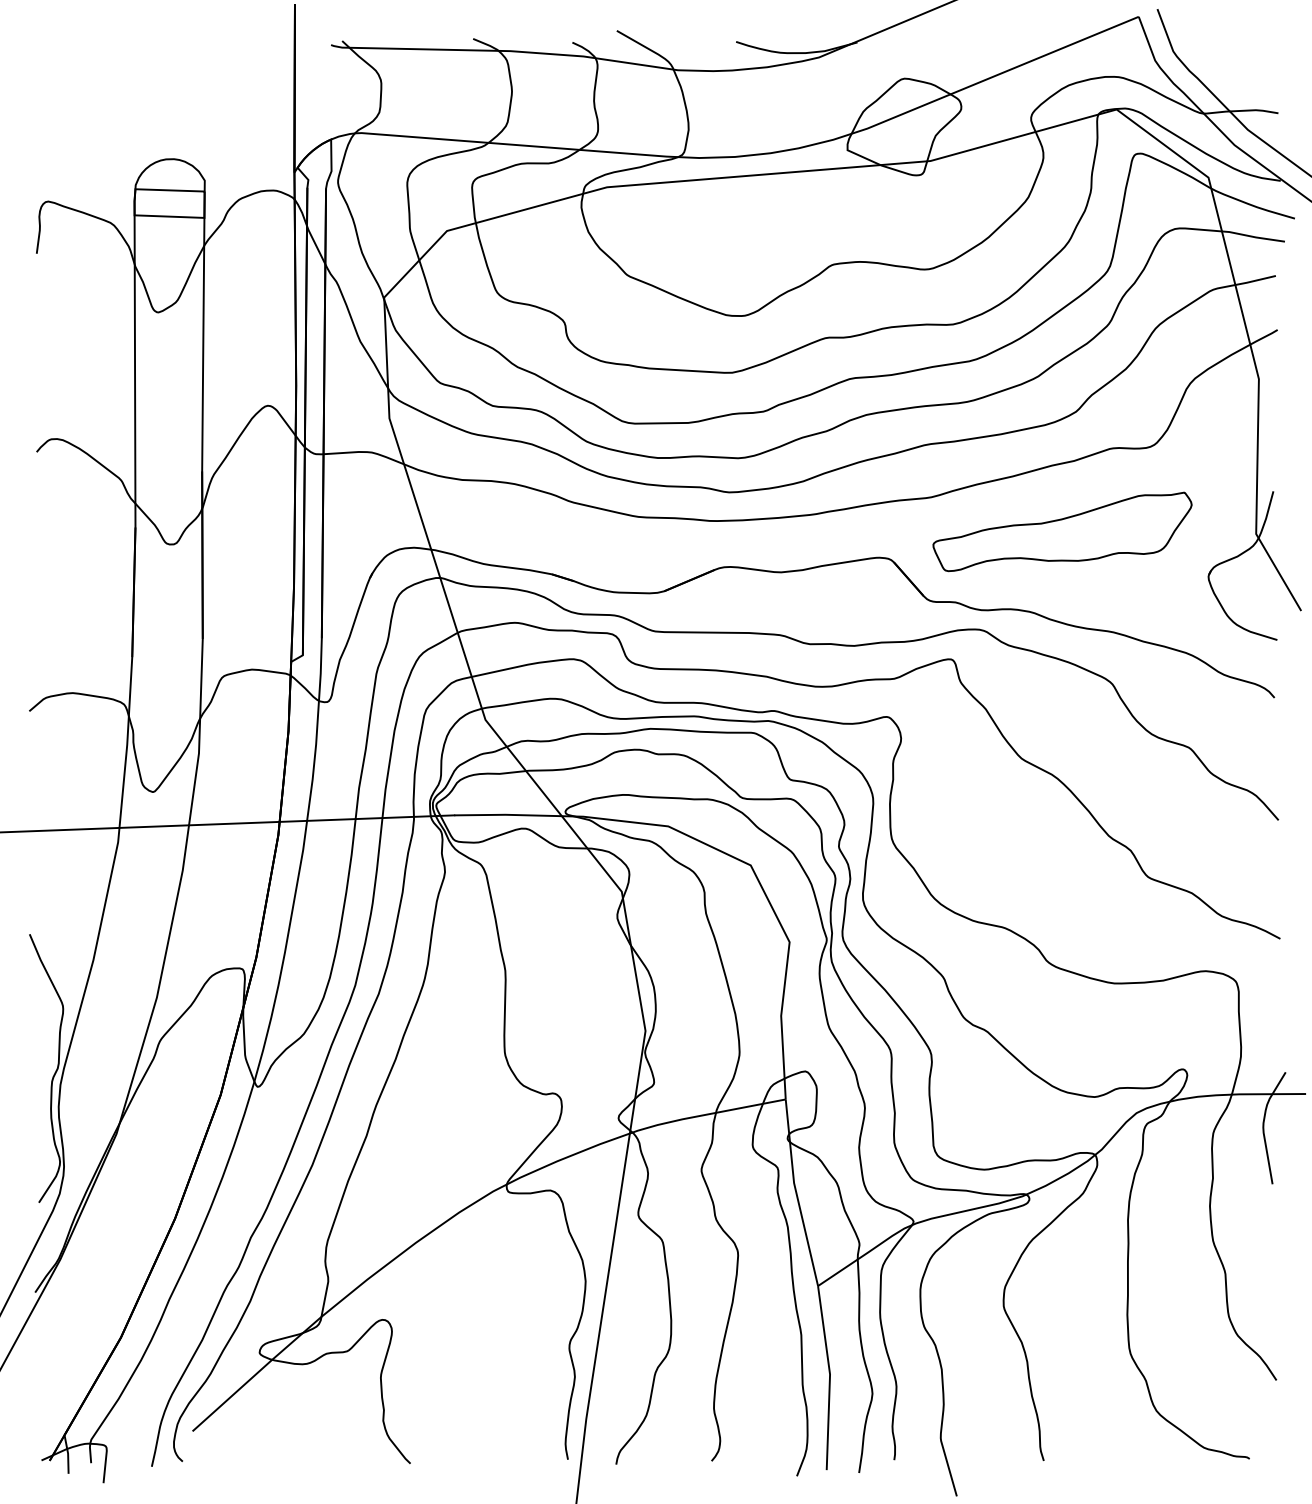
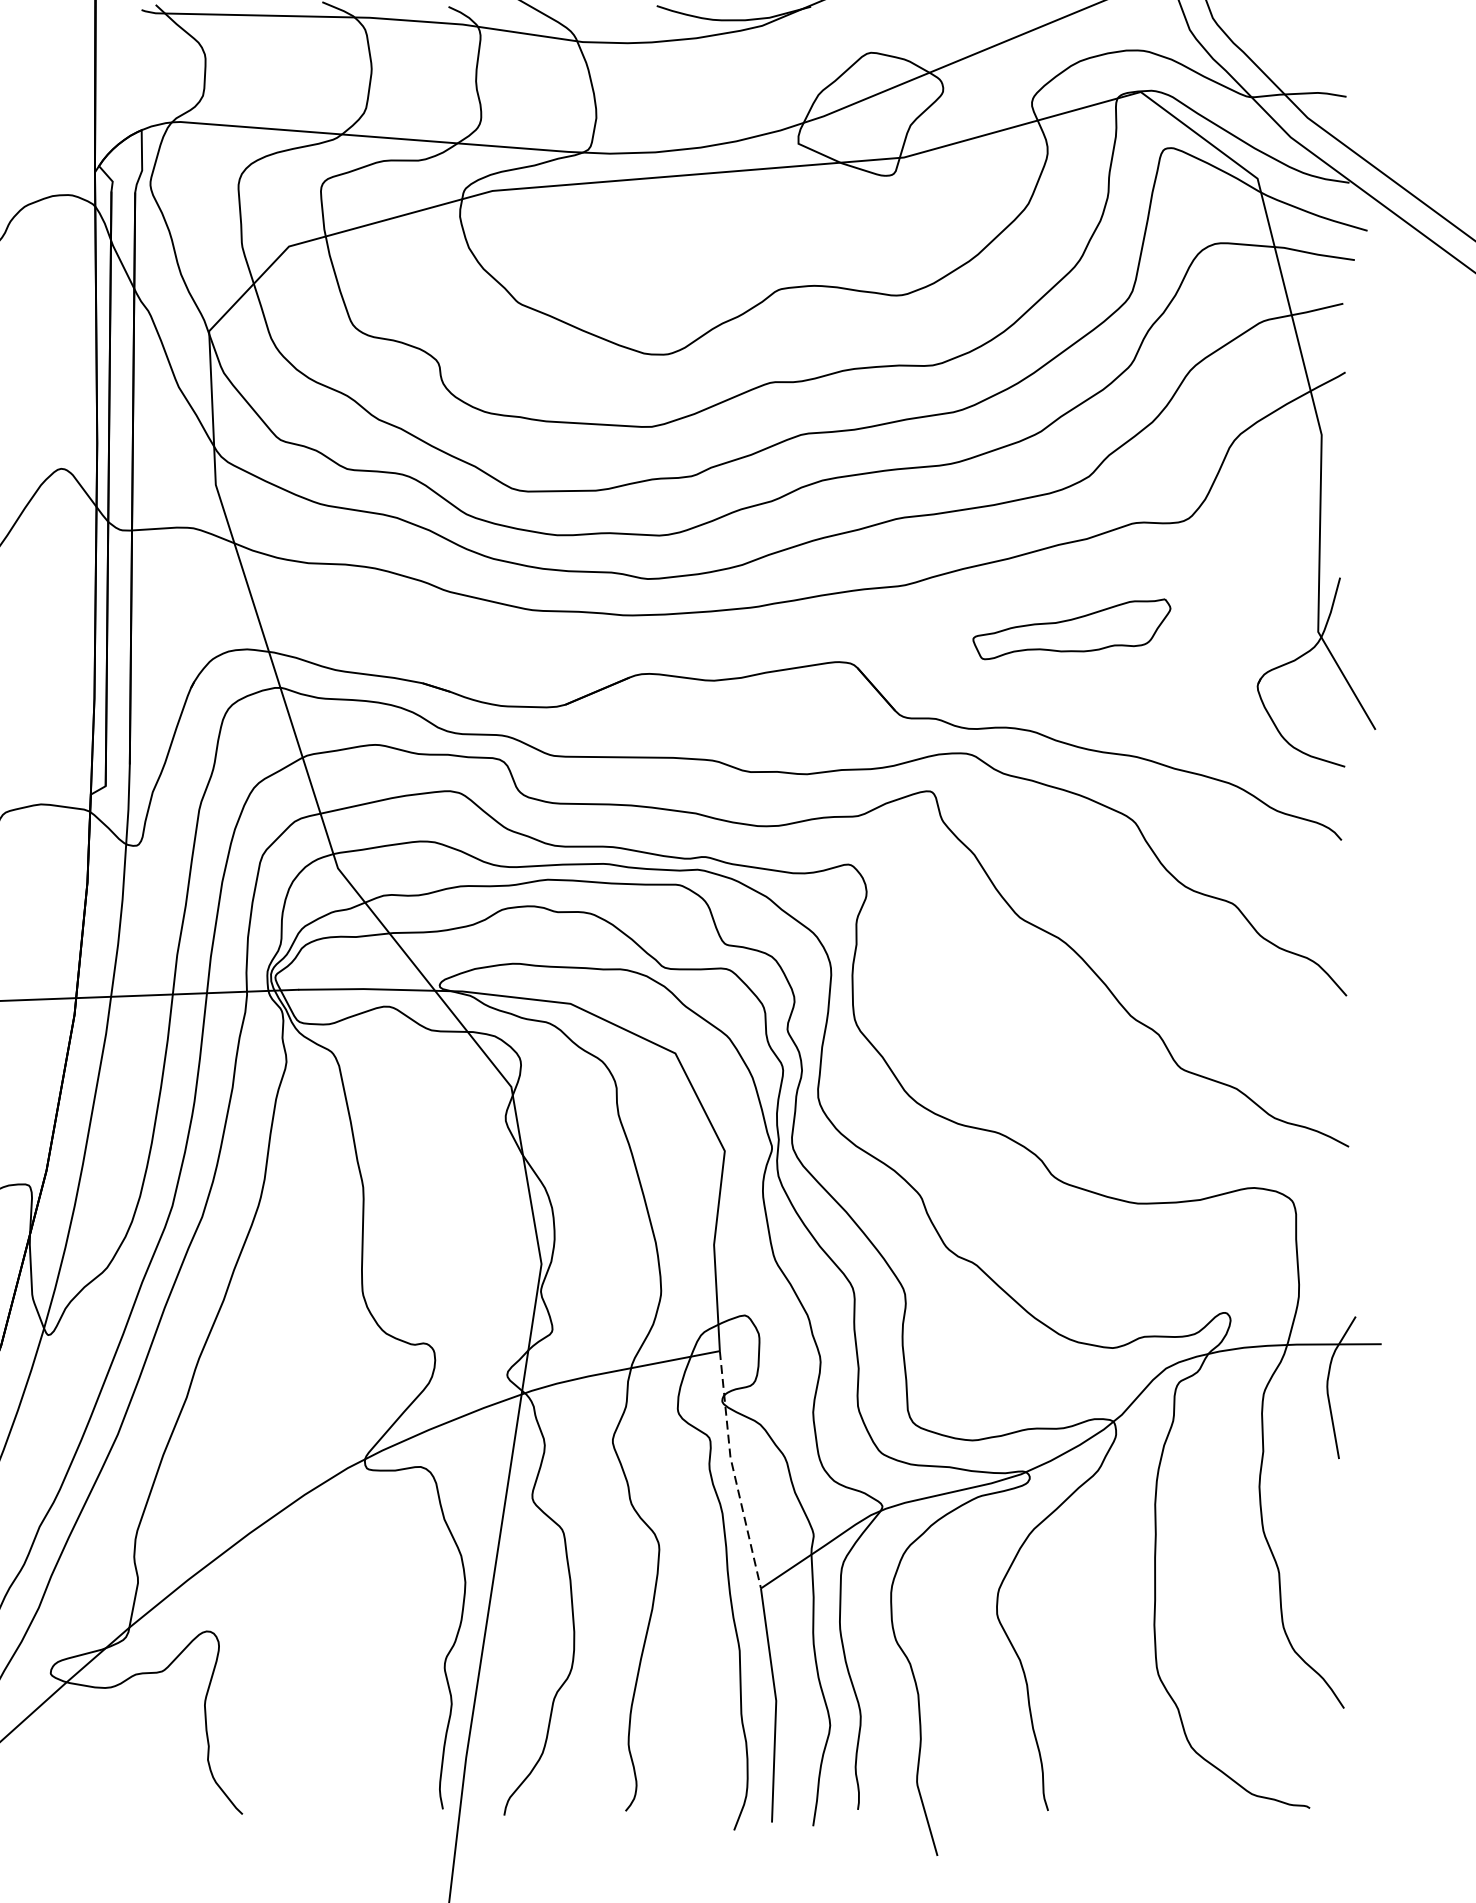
part: (1062, 531) -> (1071, 628), size x0.6
line: (796, 1192) -> (733, 1469), solid -> dashed

